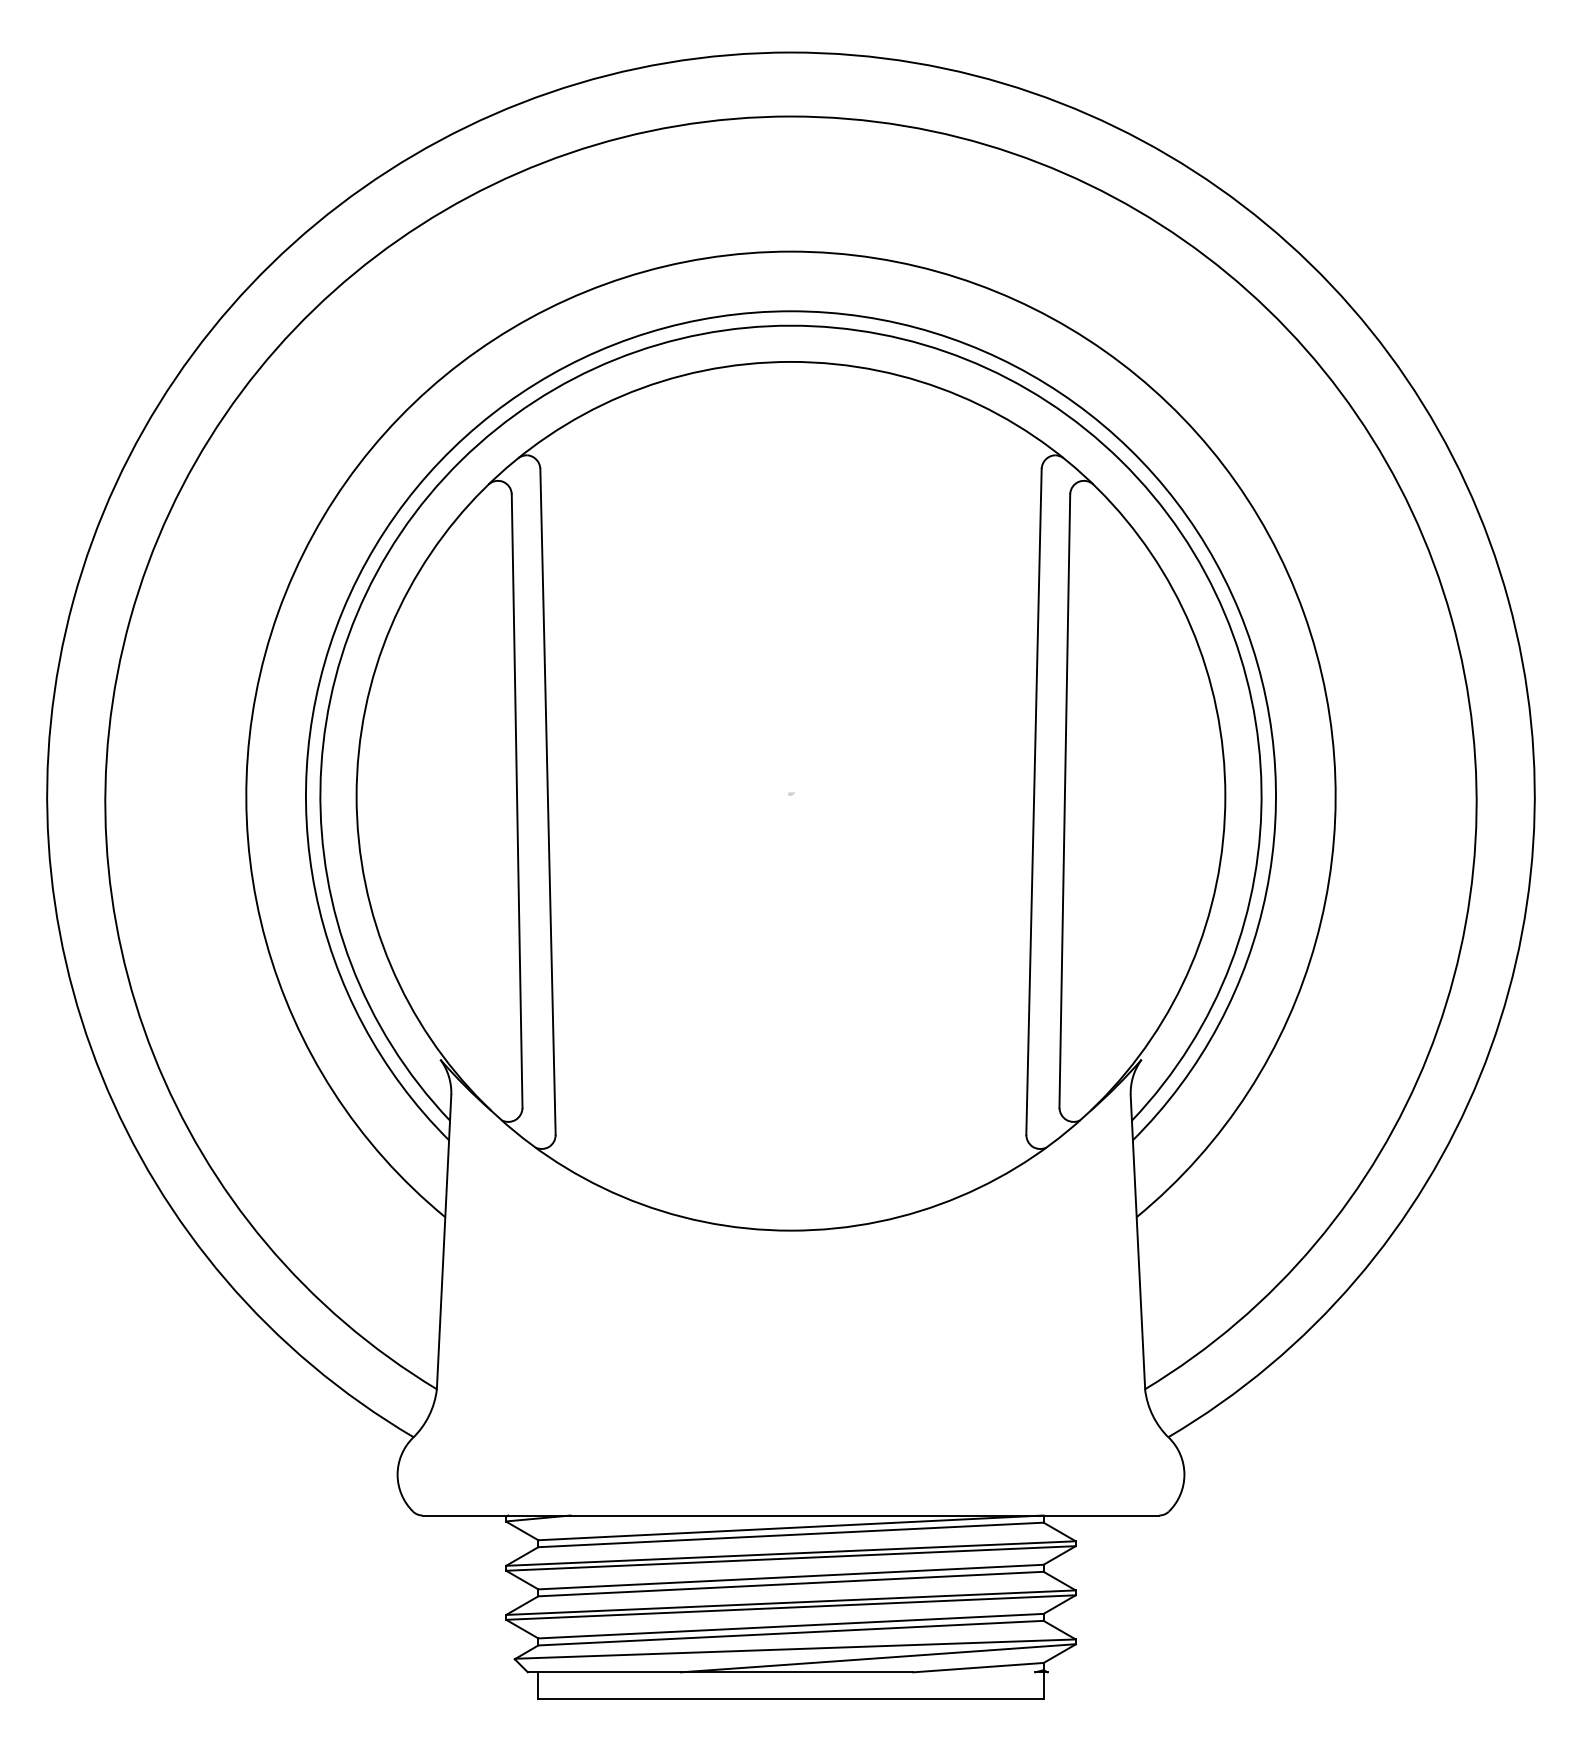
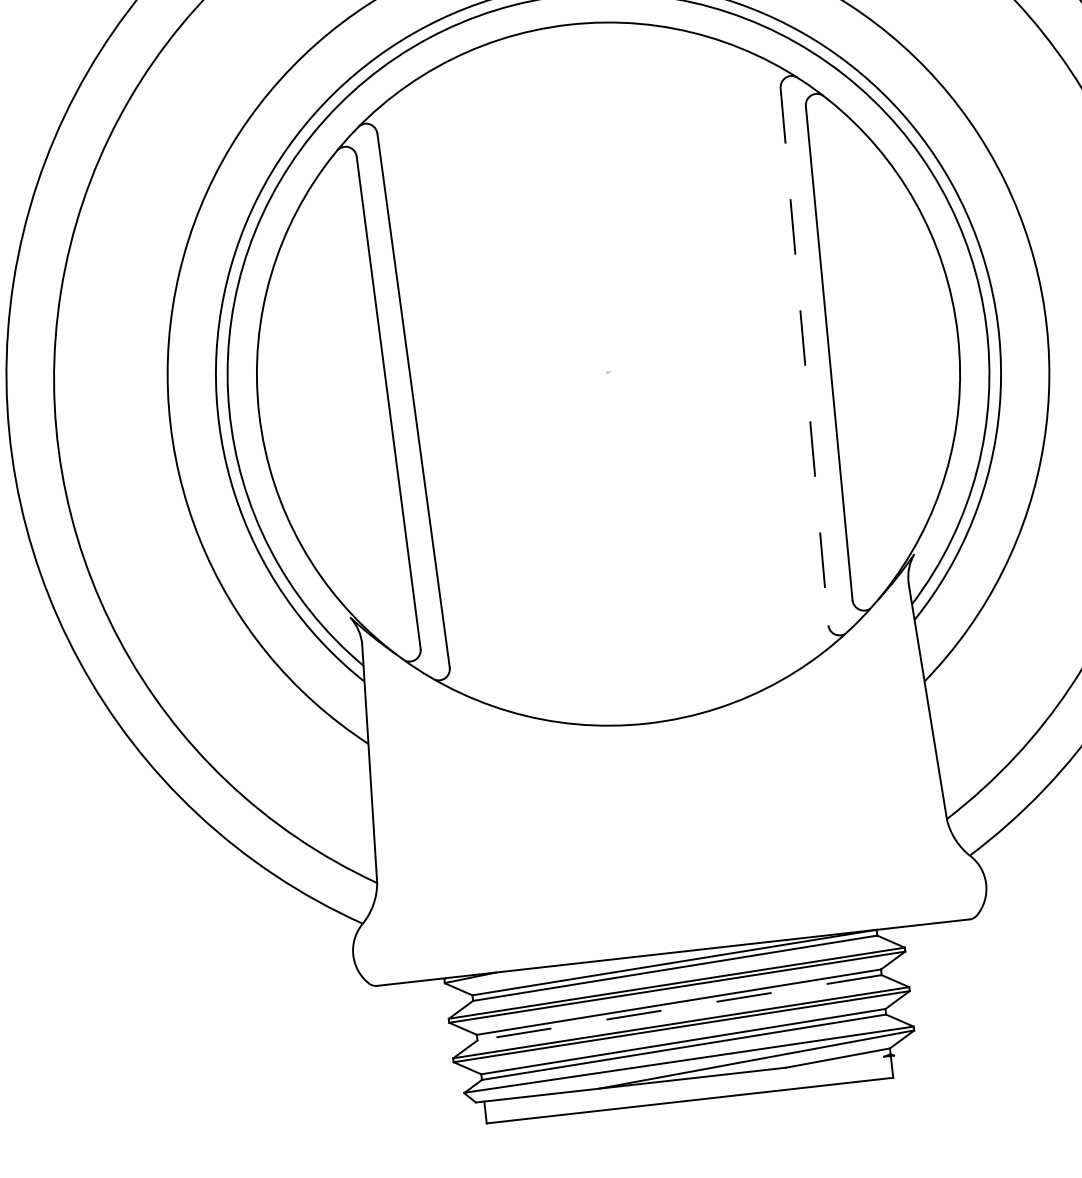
line: (1033, 802) -> (804, 357), solid -> dashed
line: (790, 1584) -> (679, 1008), solid -> dashed

